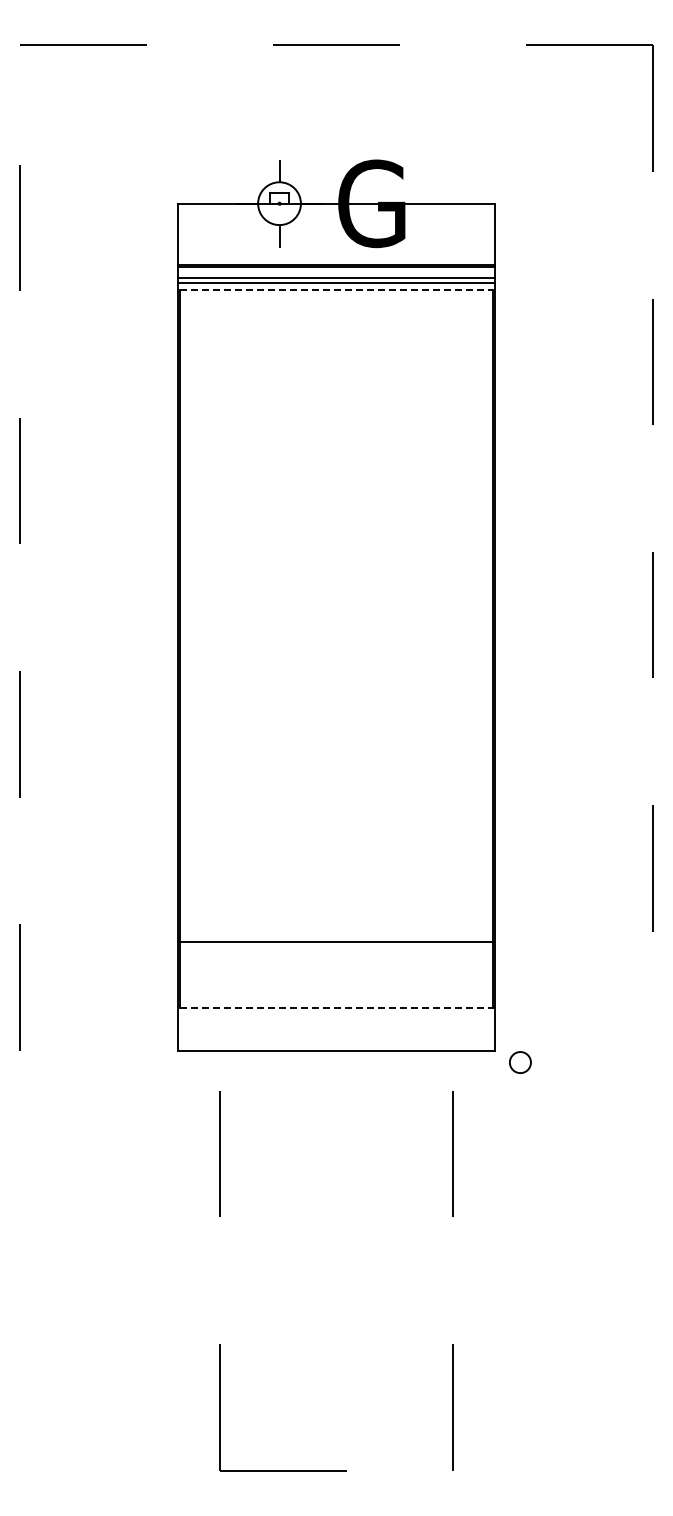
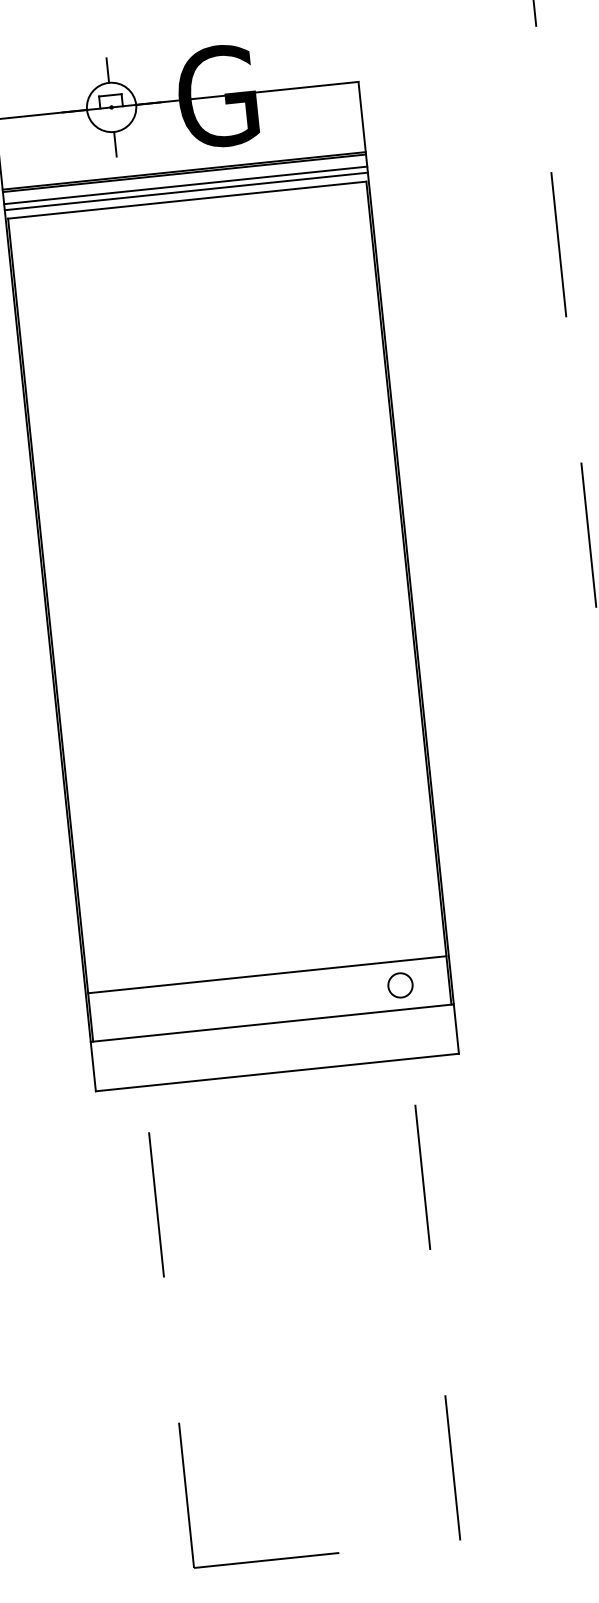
line: (336, 290) -> (187, 200), dashed -> solid
line: (336, 942) -> (267, 974), moved
line: (336, 1007) -> (272, 1022), dashed -> solid
circle: (520, 1062) -> (400, 985), moved

